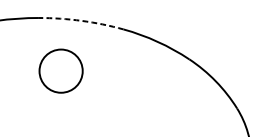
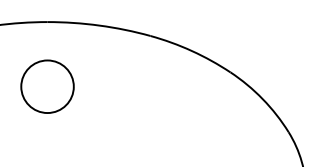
arc: (81, 20) -> (99, 25), dashed -> solid
circle: (61, 70) -> (47, 86), moved

